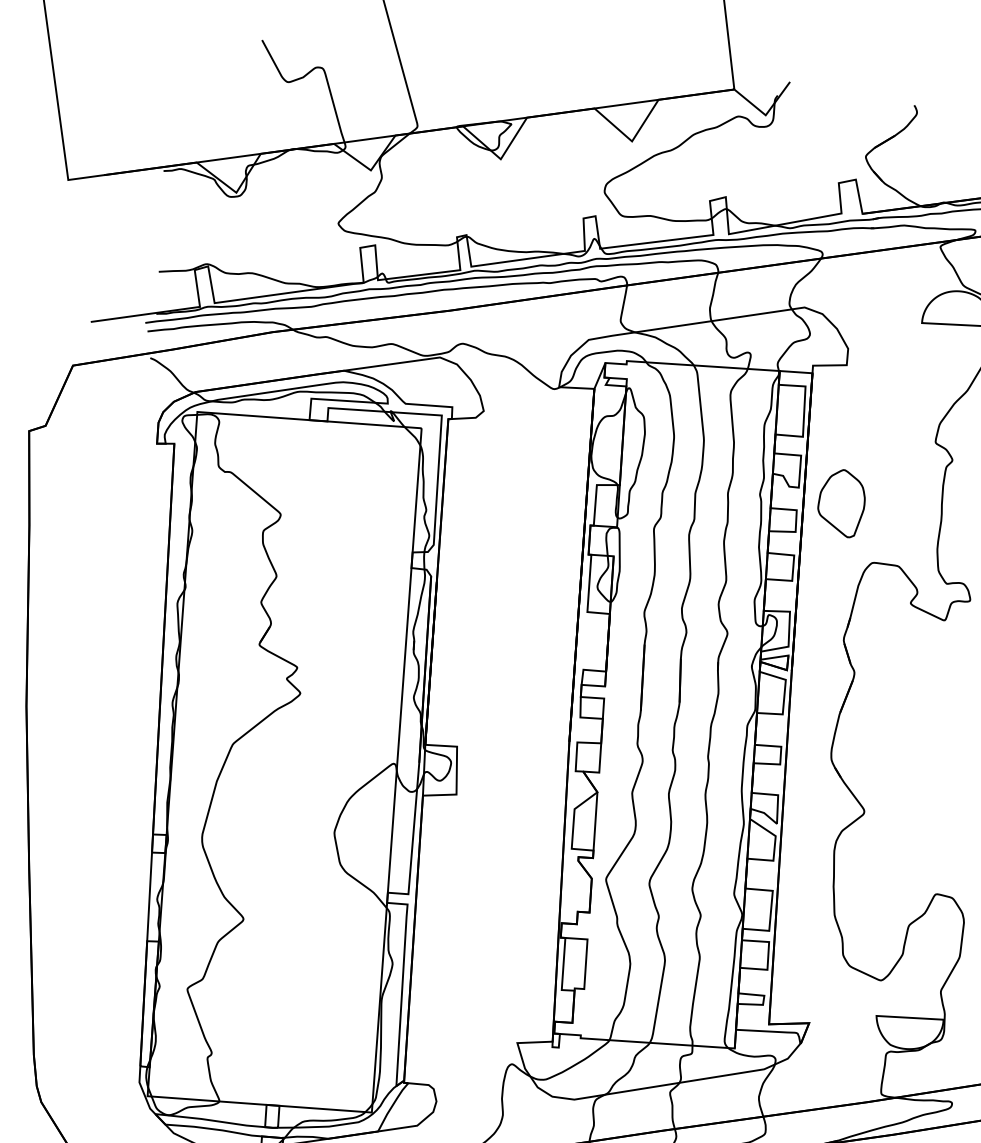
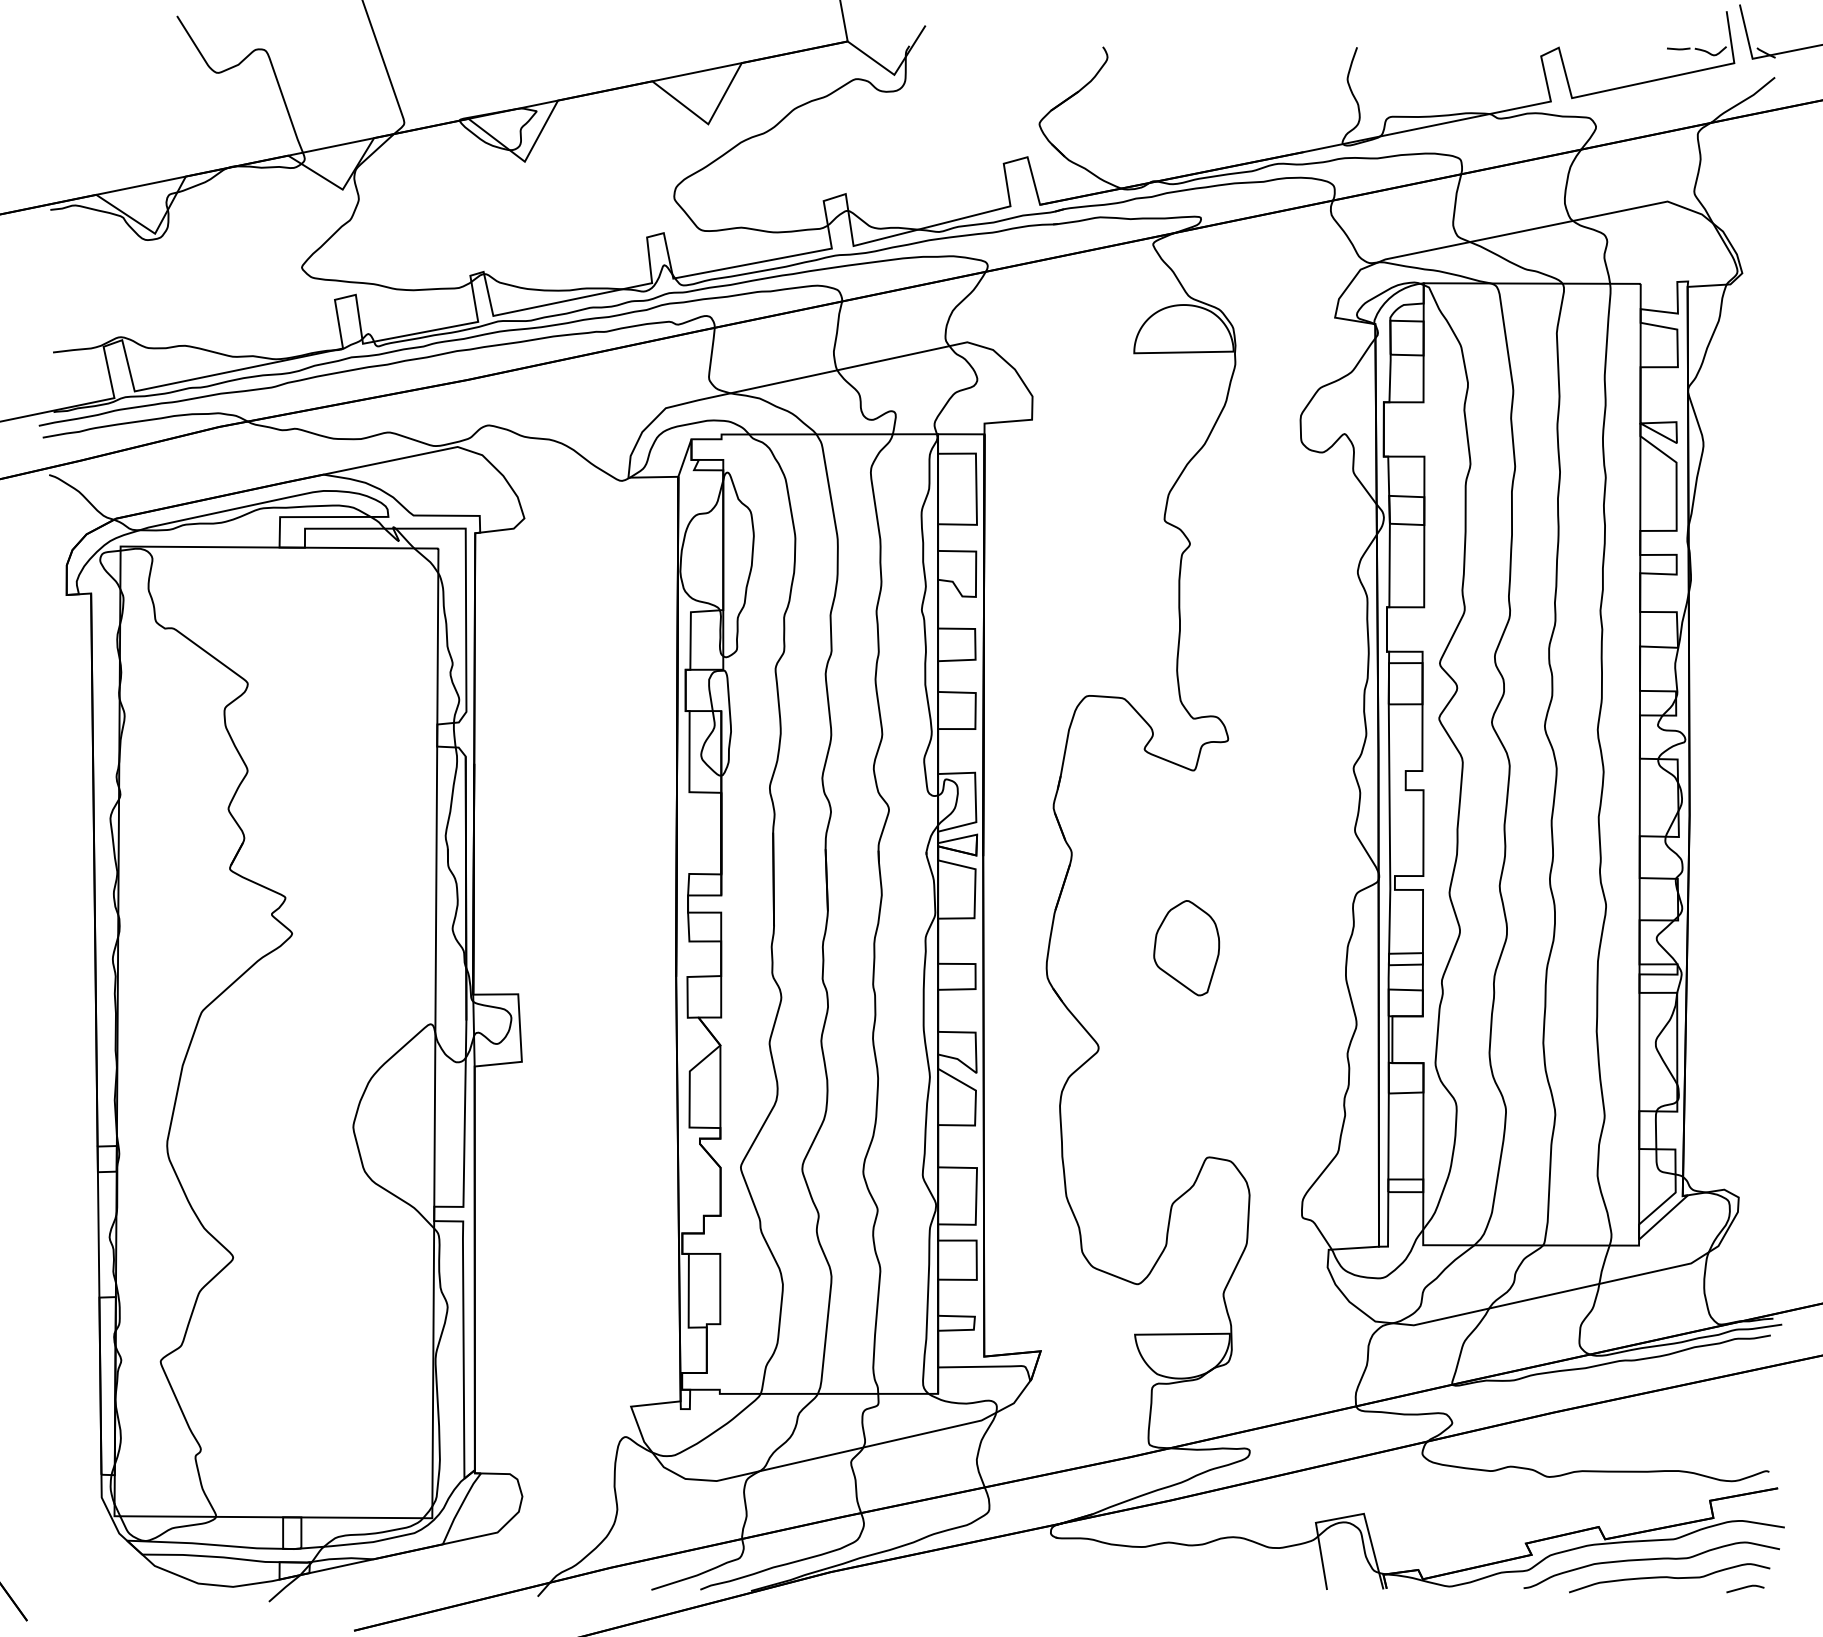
part: (841, 503) -> (1186, 948), moved

